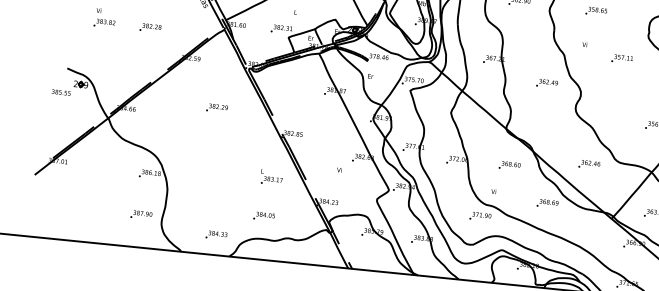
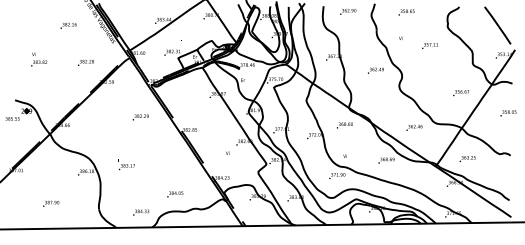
text: (149, 27) -> (85, 62), moved
text: (216, 108) -> (140, 117), moved
text: (509, 165) -> (344, 125), moved
text: (271, 177) -> (126, 164), moved
text: (141, 214) -> (51, 203), moved

